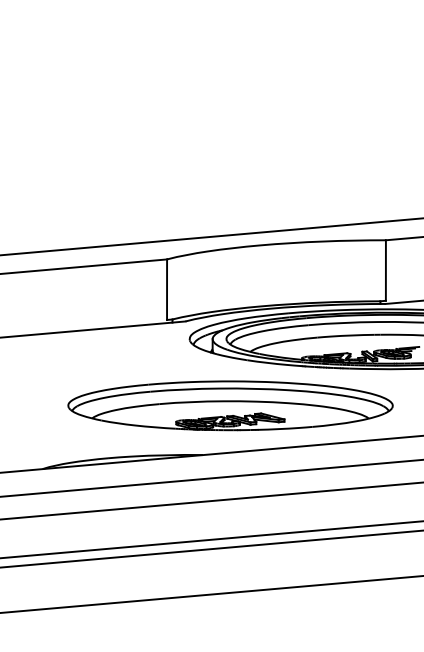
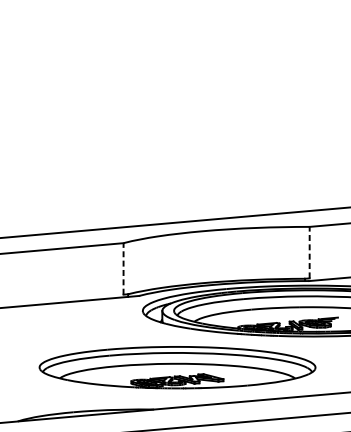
line: (385, 270) -> (309, 252), solid -> dashed
line: (167, 289) -> (123, 268), solid -> dashed

